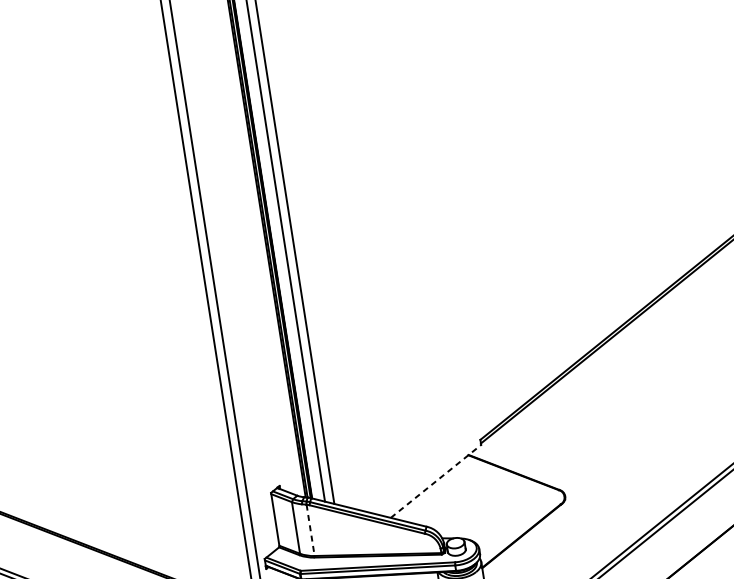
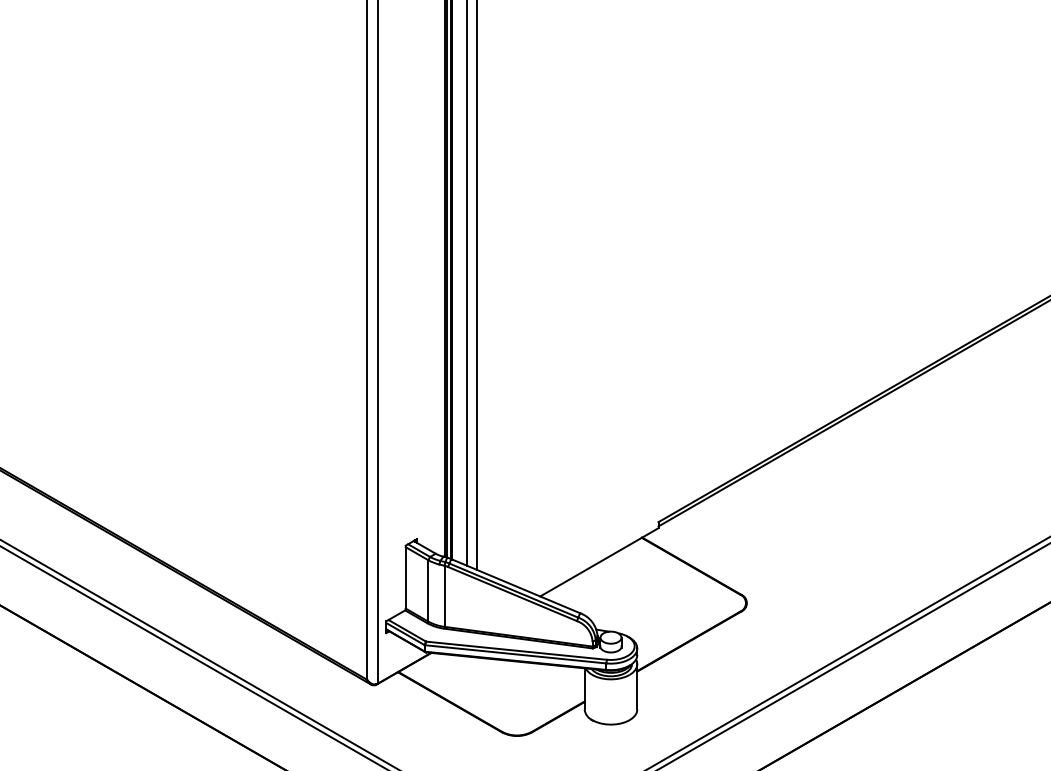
line: (436, 481) -> (599, 562), dashed -> solid
line: (310, 530) -> (444, 596), dashed -> solid

